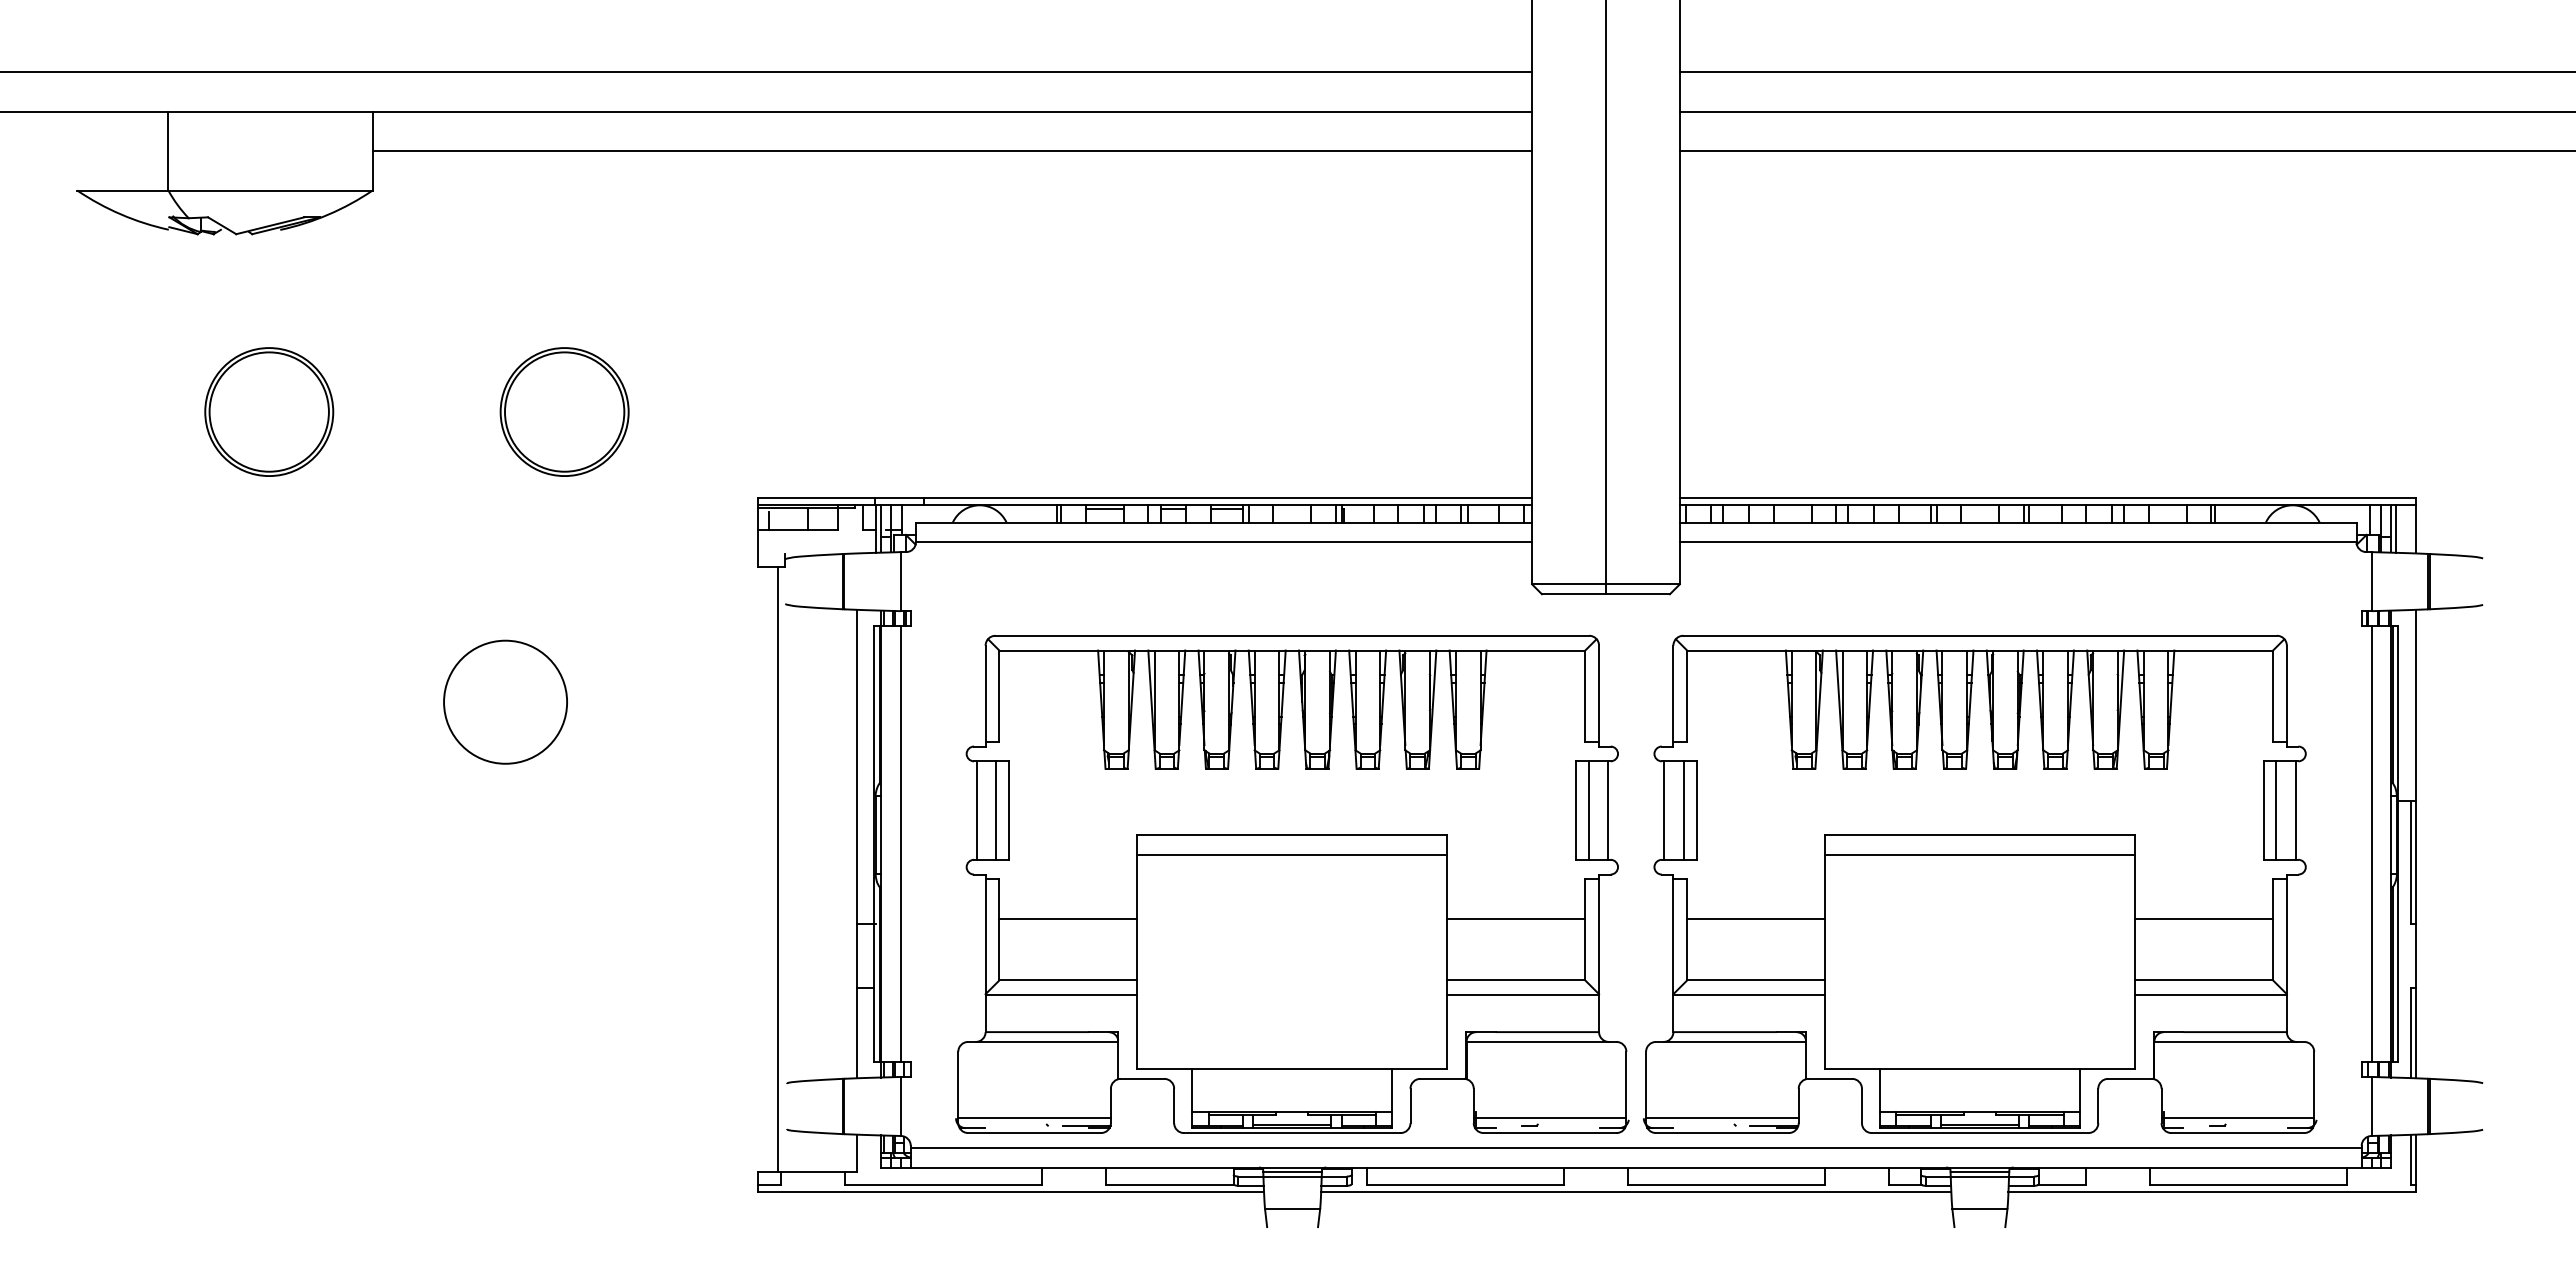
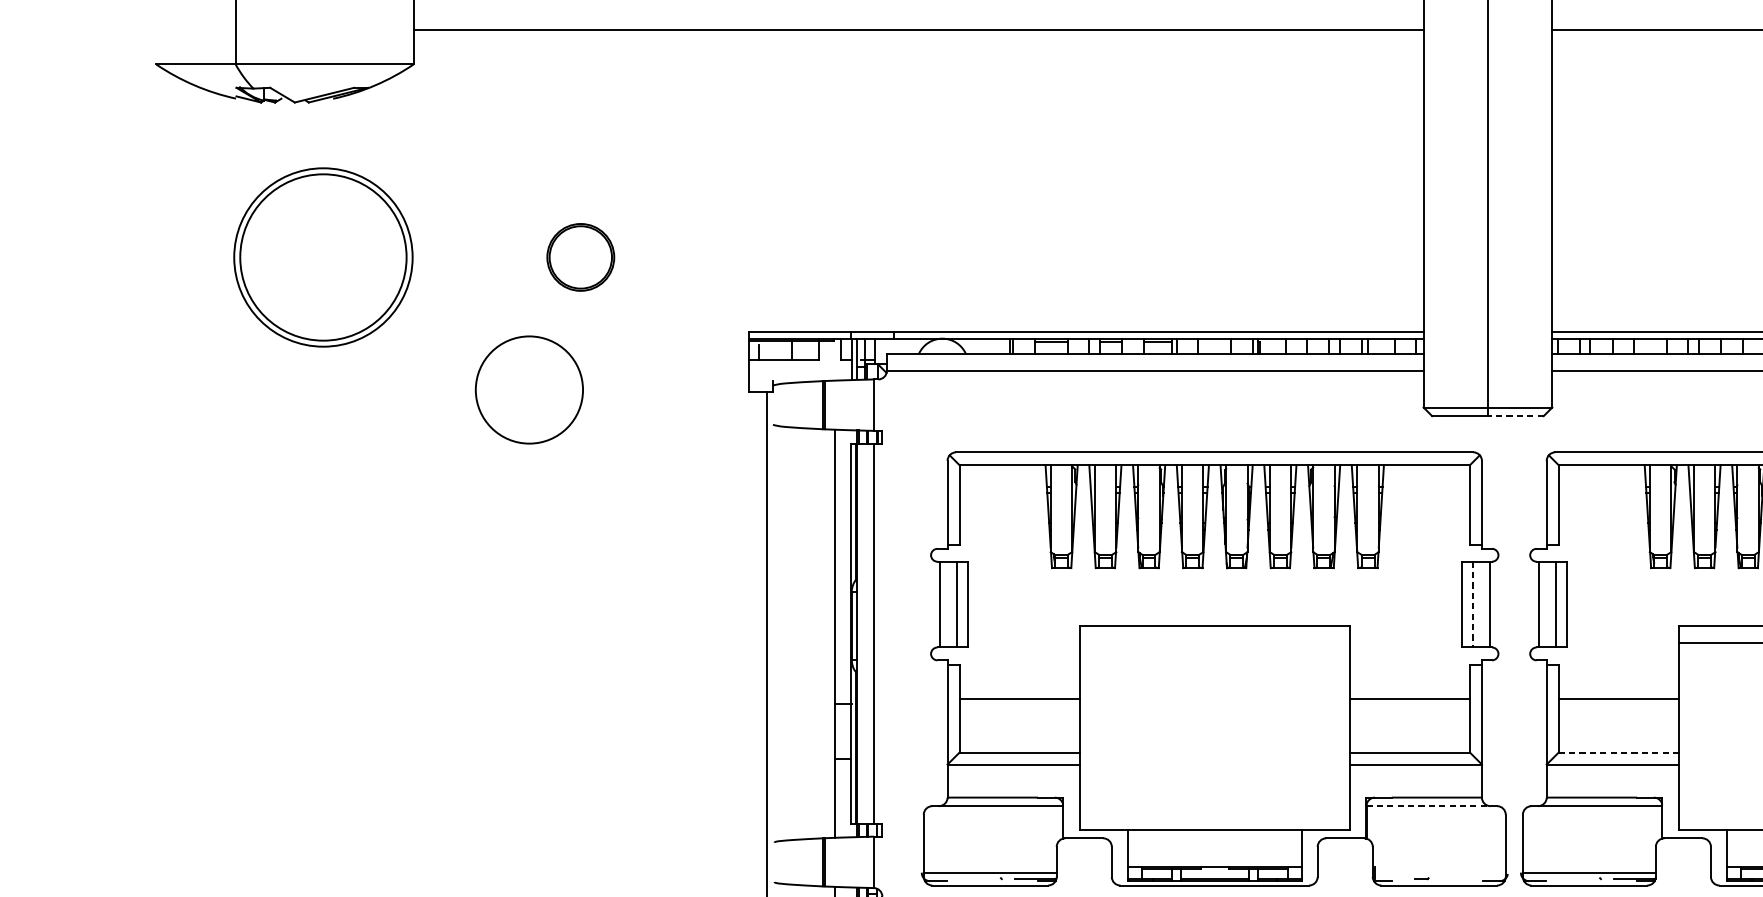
part: (269, 411) -> (323, 256), size x1.6
part: (564, 411) -> (580, 256), size x0.6
line: (1637, 594) -> (1515, 416), solid -> dashed
circle: (505, 701) -> (529, 389), moved
line: (1588, 811) -> (1472, 605), solid -> dashed
line: (1292, 854) -> (1214, 642), removed
line: (1756, 980) -> (1619, 752), solid -> dashed
line: (1538, 1041) -> (1429, 805), solid -> dashed
line: (1549, 1118) -> (1438, 872), removed

